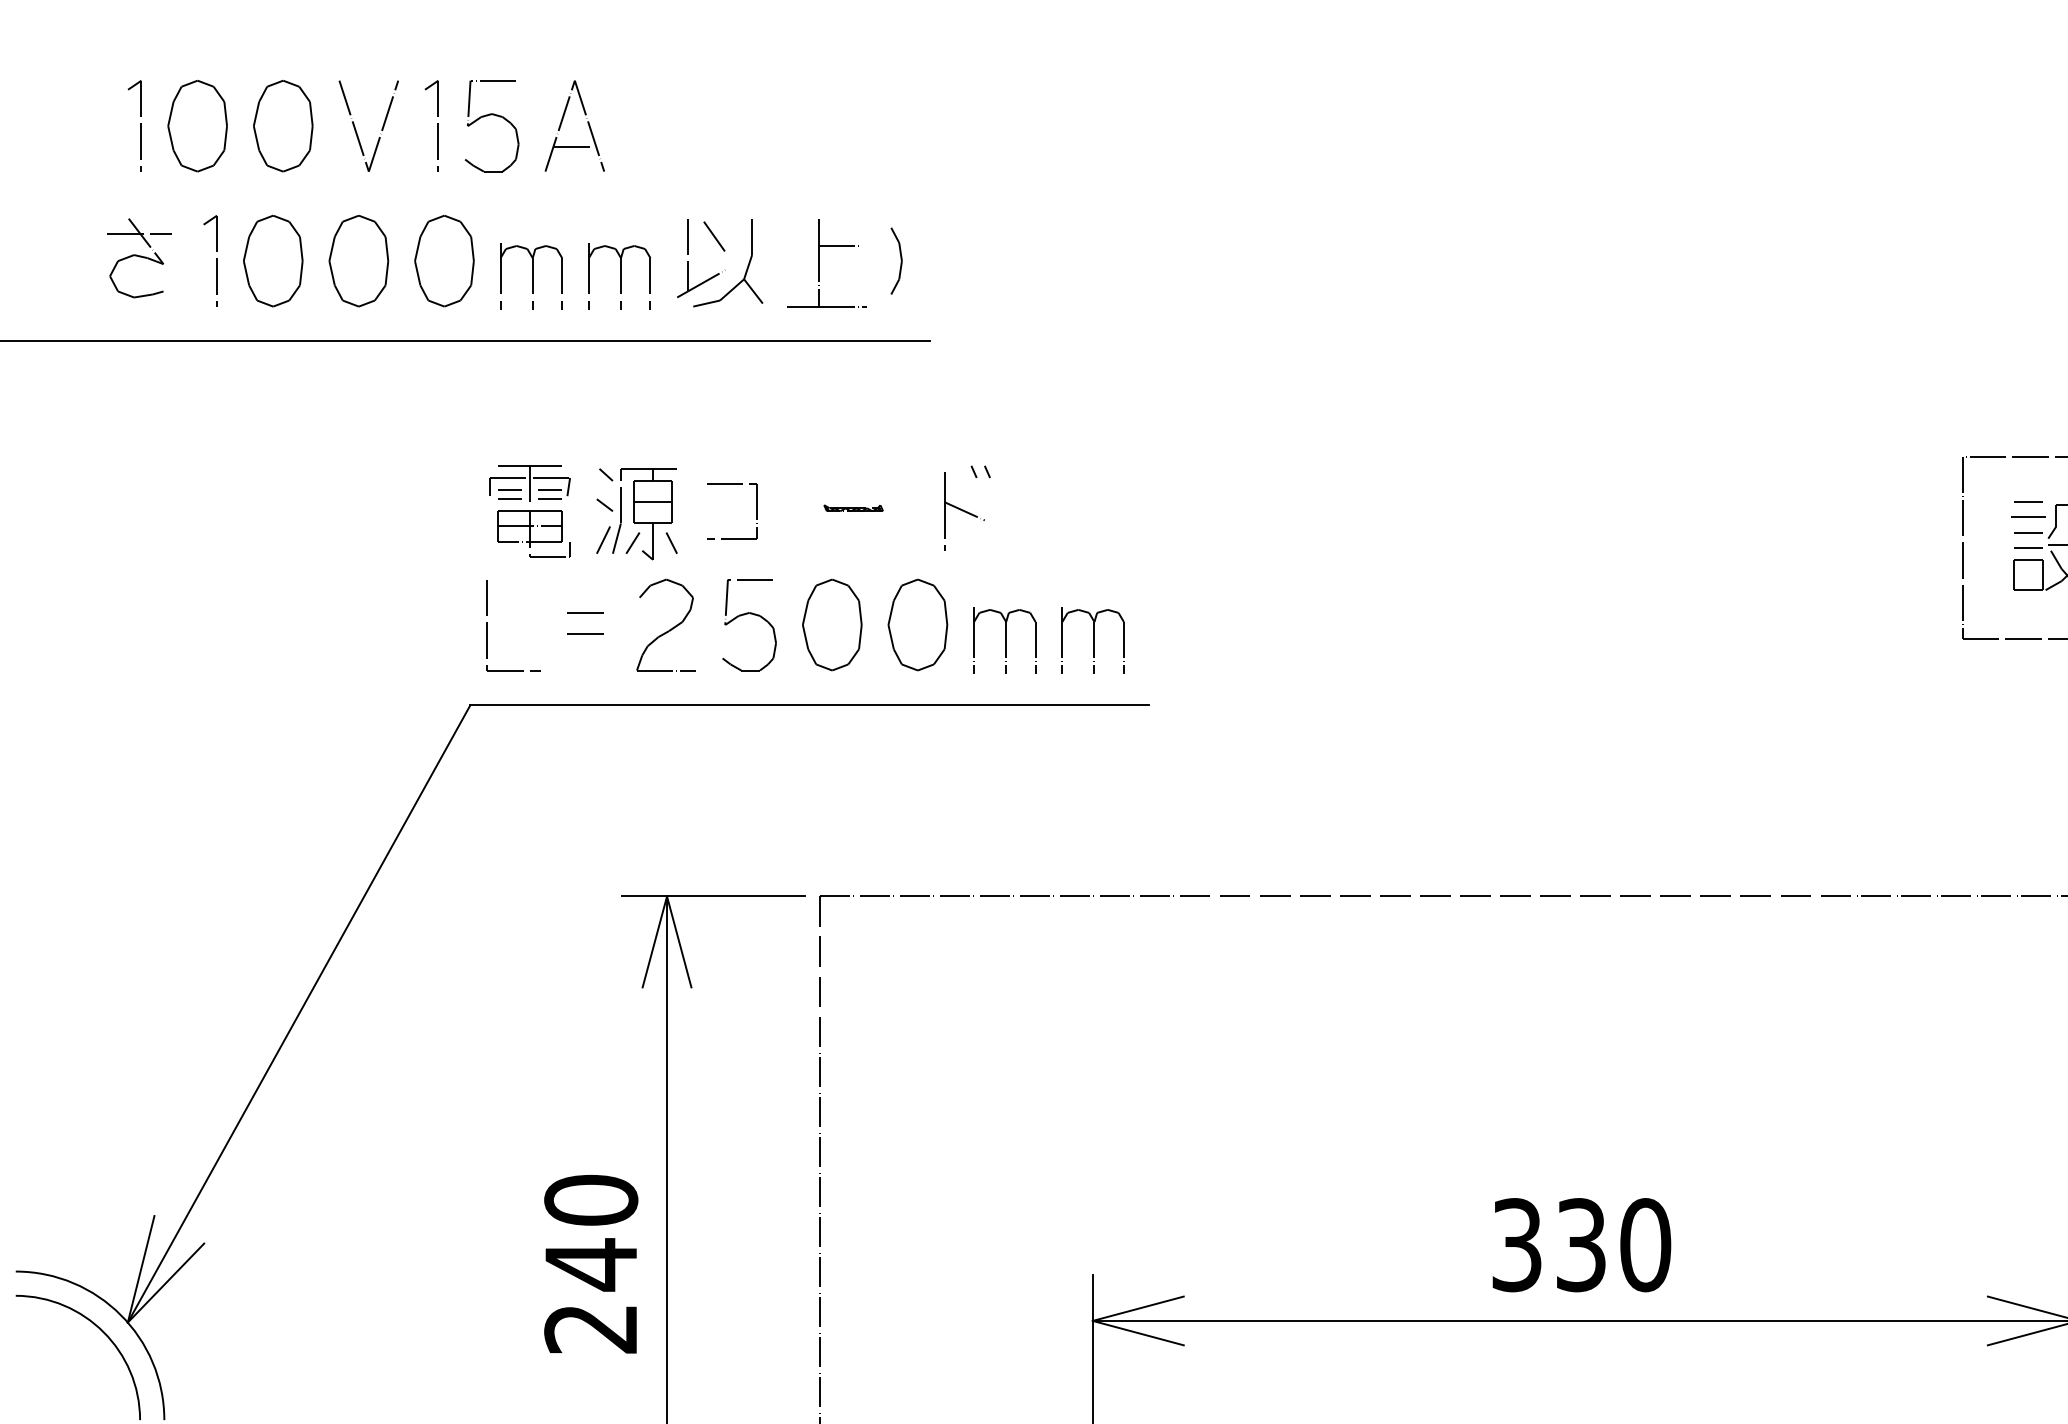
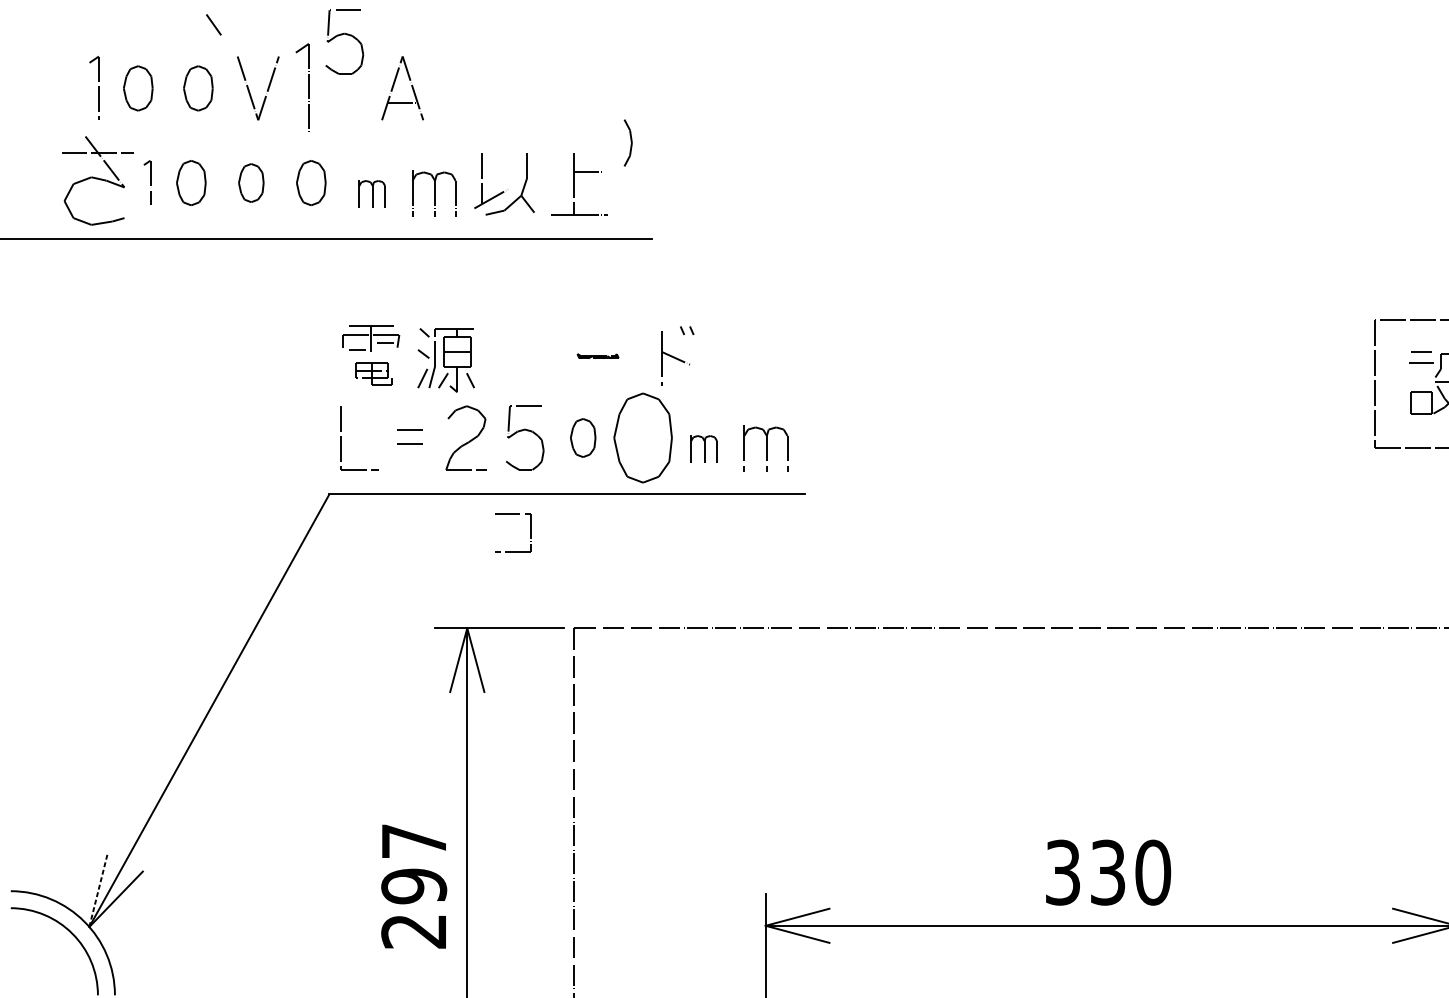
part: (487, 116) -> (341, 35), moved
part: (431, 125) -> (302, 87), size x1.4
part: (197, 126) -> (138, 88), size x0.7
part: (283, 126) -> (198, 88), size x0.7
line: (714, 236) -> (213, 24), moved
part: (139, 258) -> (97, 181), size x1.6
part: (210, 260) -> (147, 182), size x0.7
part: (896, 260) -> (628, 142), moved
part: (273, 261) -> (191, 183), size x0.7
part: (358, 261) -> (251, 183), size x0.6
part: (444, 261) -> (311, 183), size x0.7
part: (531, 276) -> (372, 193), size x0.6
line: (509, 490) -> (356, 343), removed
line: (550, 499) -> (385, 350), removed
part: (756, 511) -> (530, 532), moved
line: (2027, 532) -> (1420, 373), removed
part: (533, 533) -> (373, 373), size x0.7
line: (2027, 547) -> (1420, 383), removed
part: (832, 624) -> (583, 437), size x0.6
part: (917, 624) -> (642, 437), size x1.4
part: (1004, 640) -> (703, 448), size x0.6
text: (591, 1232) -> (414, 863), 240 -> 297
line: (141, 1269) -> (98, 889), solid -> dashed

